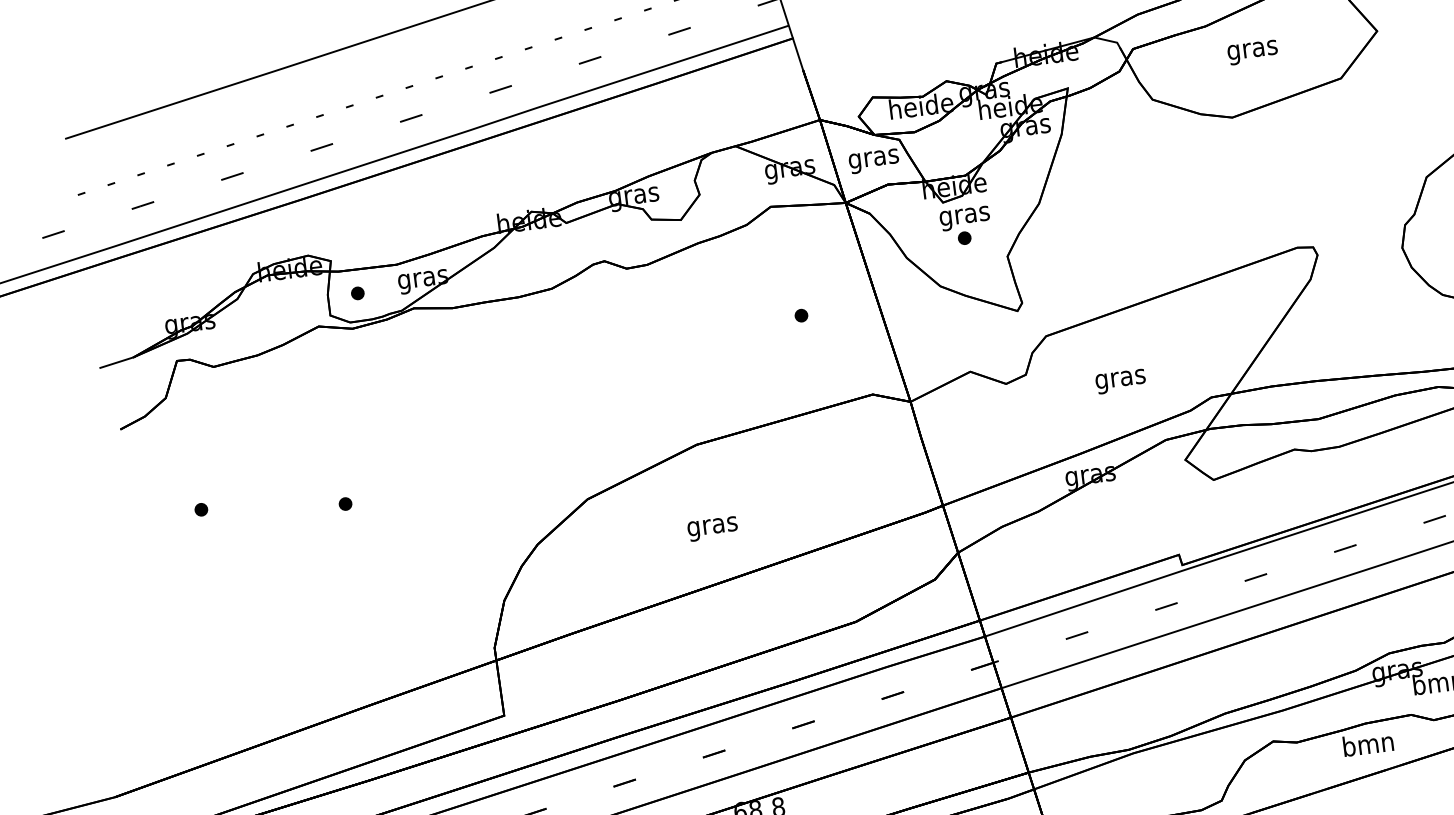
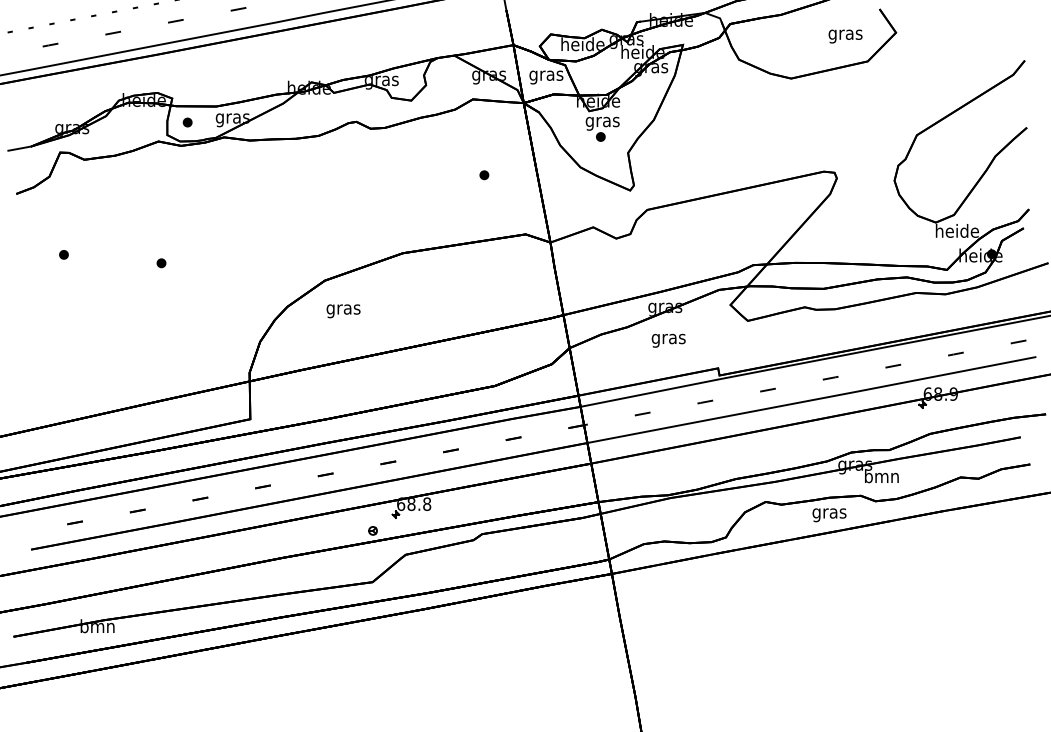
text: (1252, 52) -> (845, 36), moved
text: (1120, 381) -> (668, 340), moved
text: (712, 529) -> (343, 311), moved
text: (1368, 746) -> (829, 513), bmn -> gras

